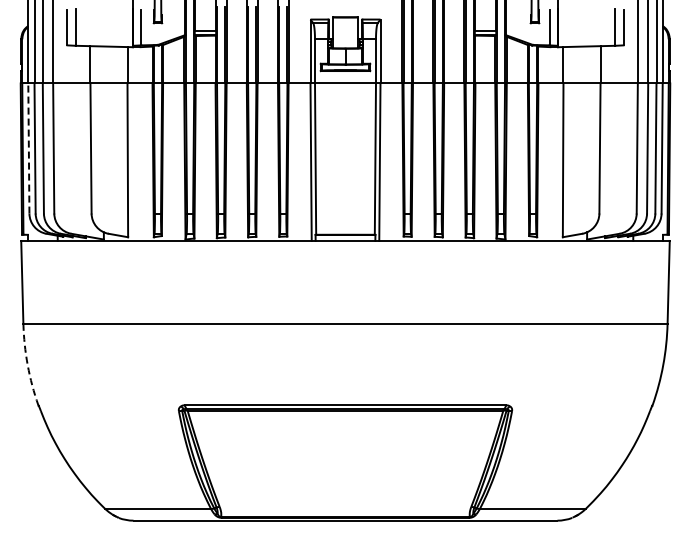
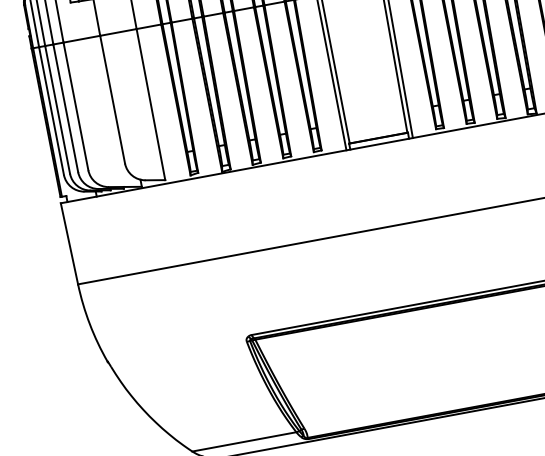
line: (28, 148) -> (51, 111), dashed -> solid
arc: (27, 365) -> (89, 324), dashed -> solid

